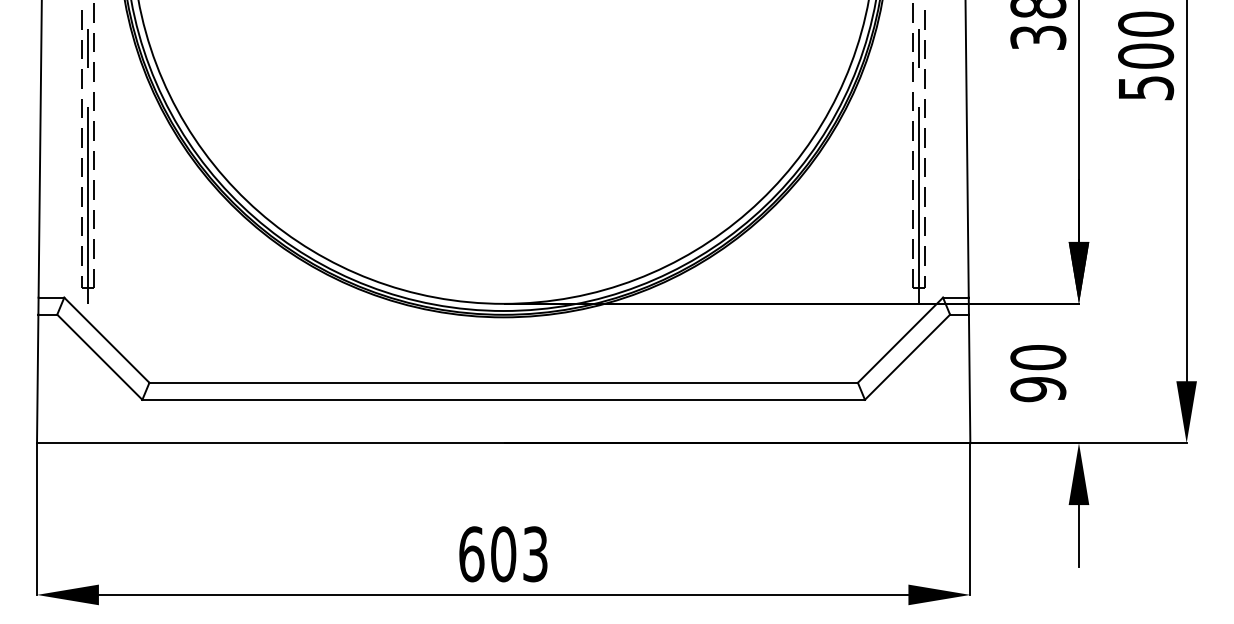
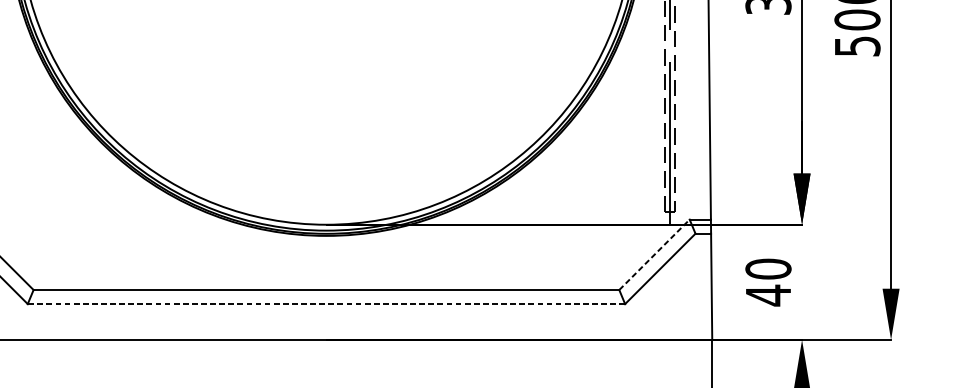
line: (900, 339) -> (654, 254), solid -> dashed
text: (1038, 389) -> (768, 295), 90 -> 40
line: (503, 399) -> (326, 303), solid -> dashed

